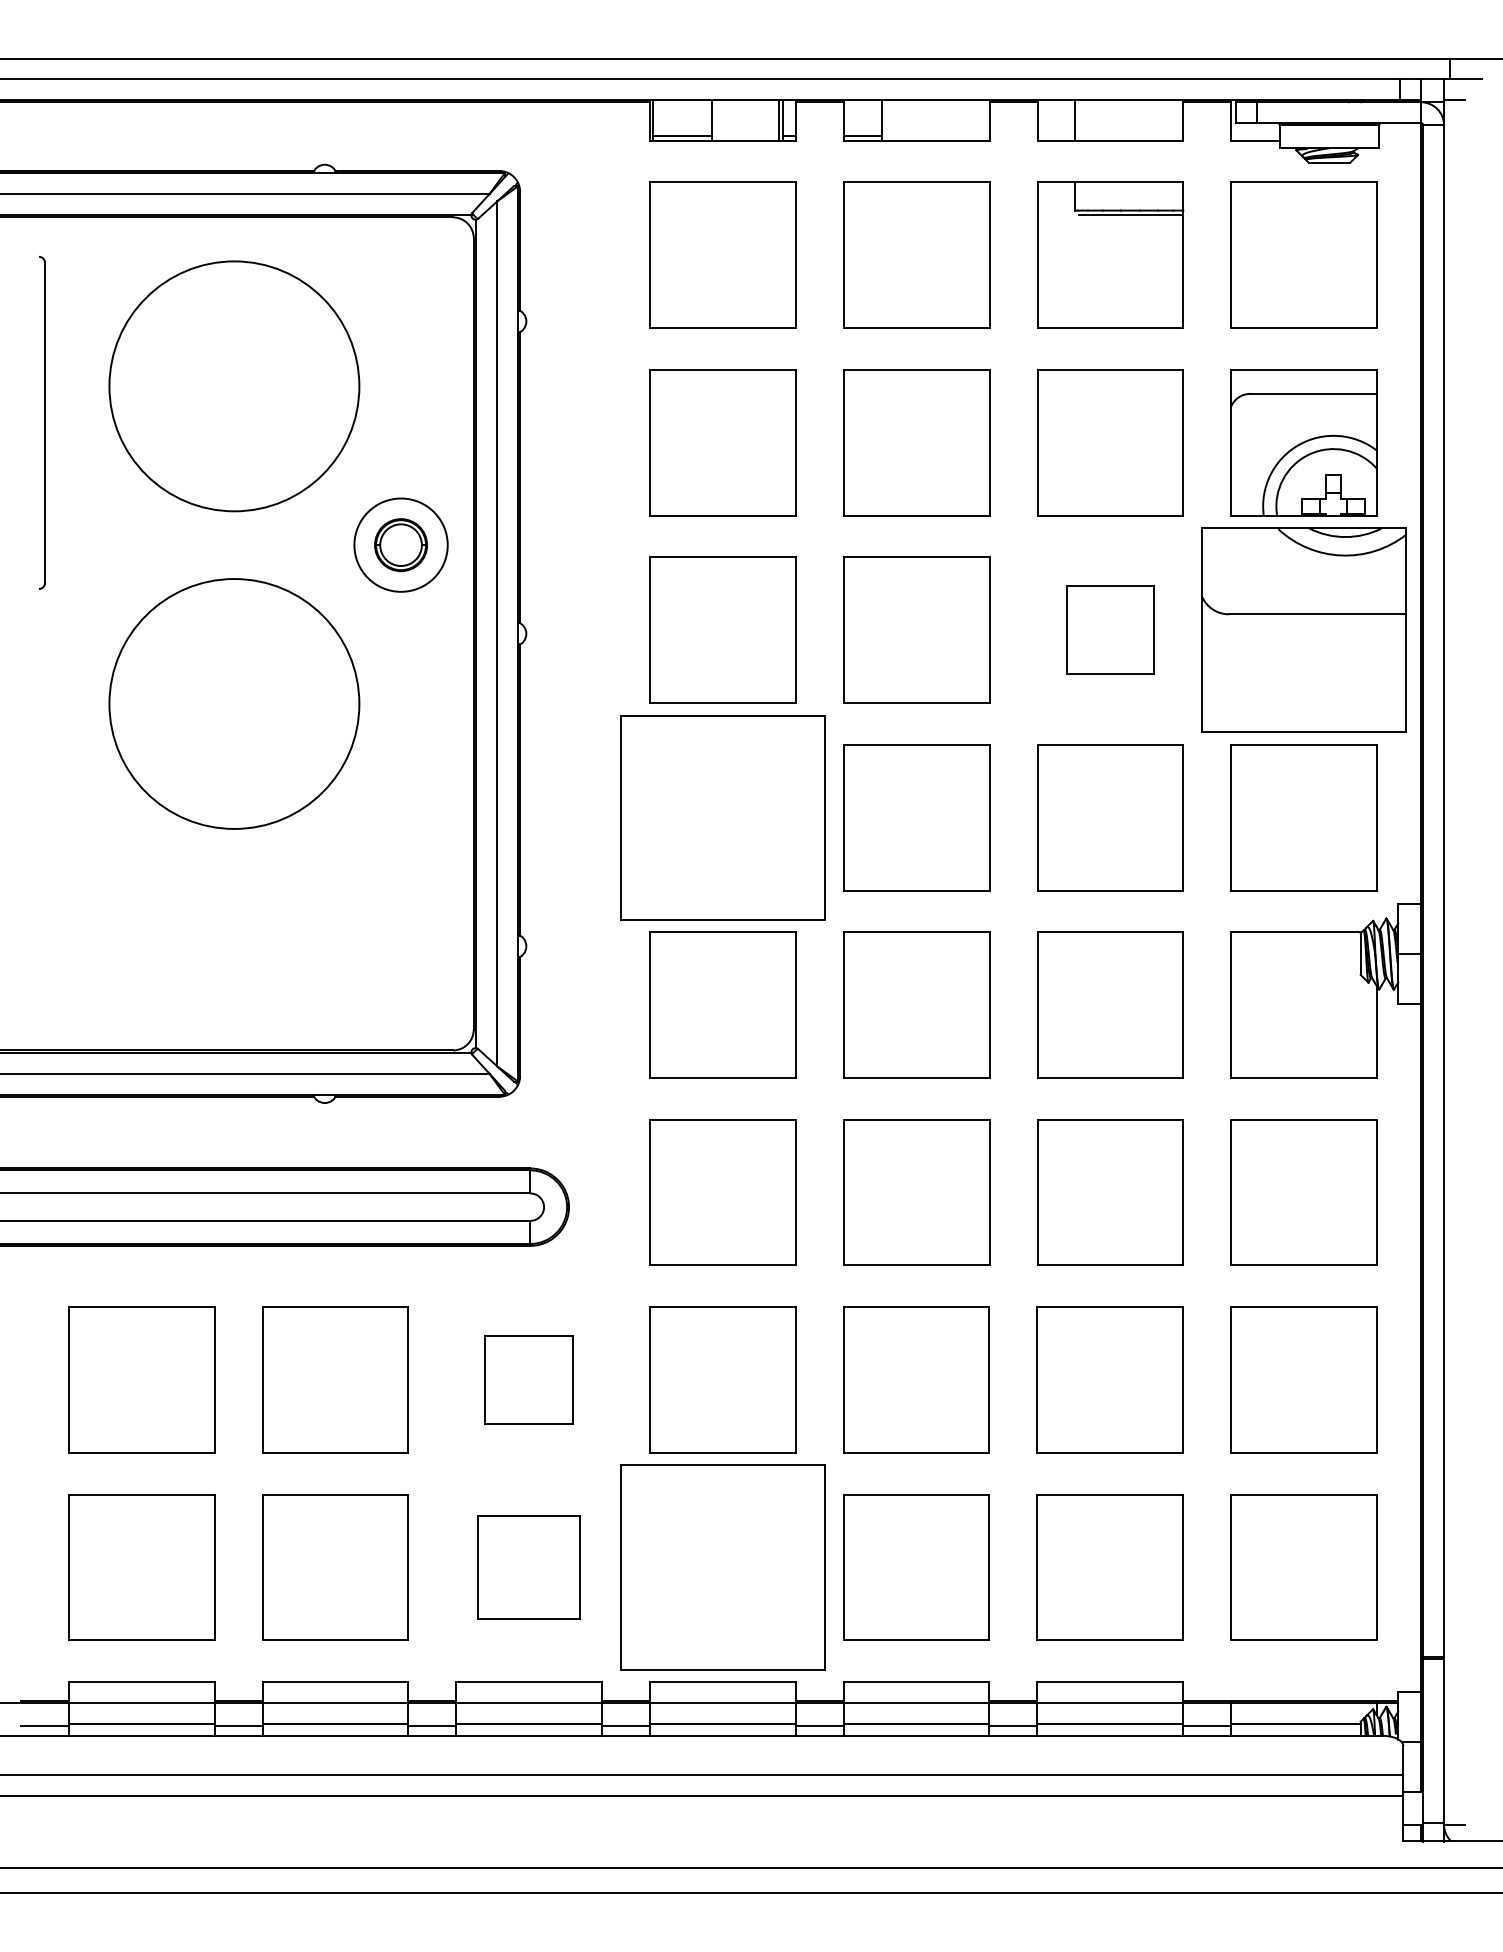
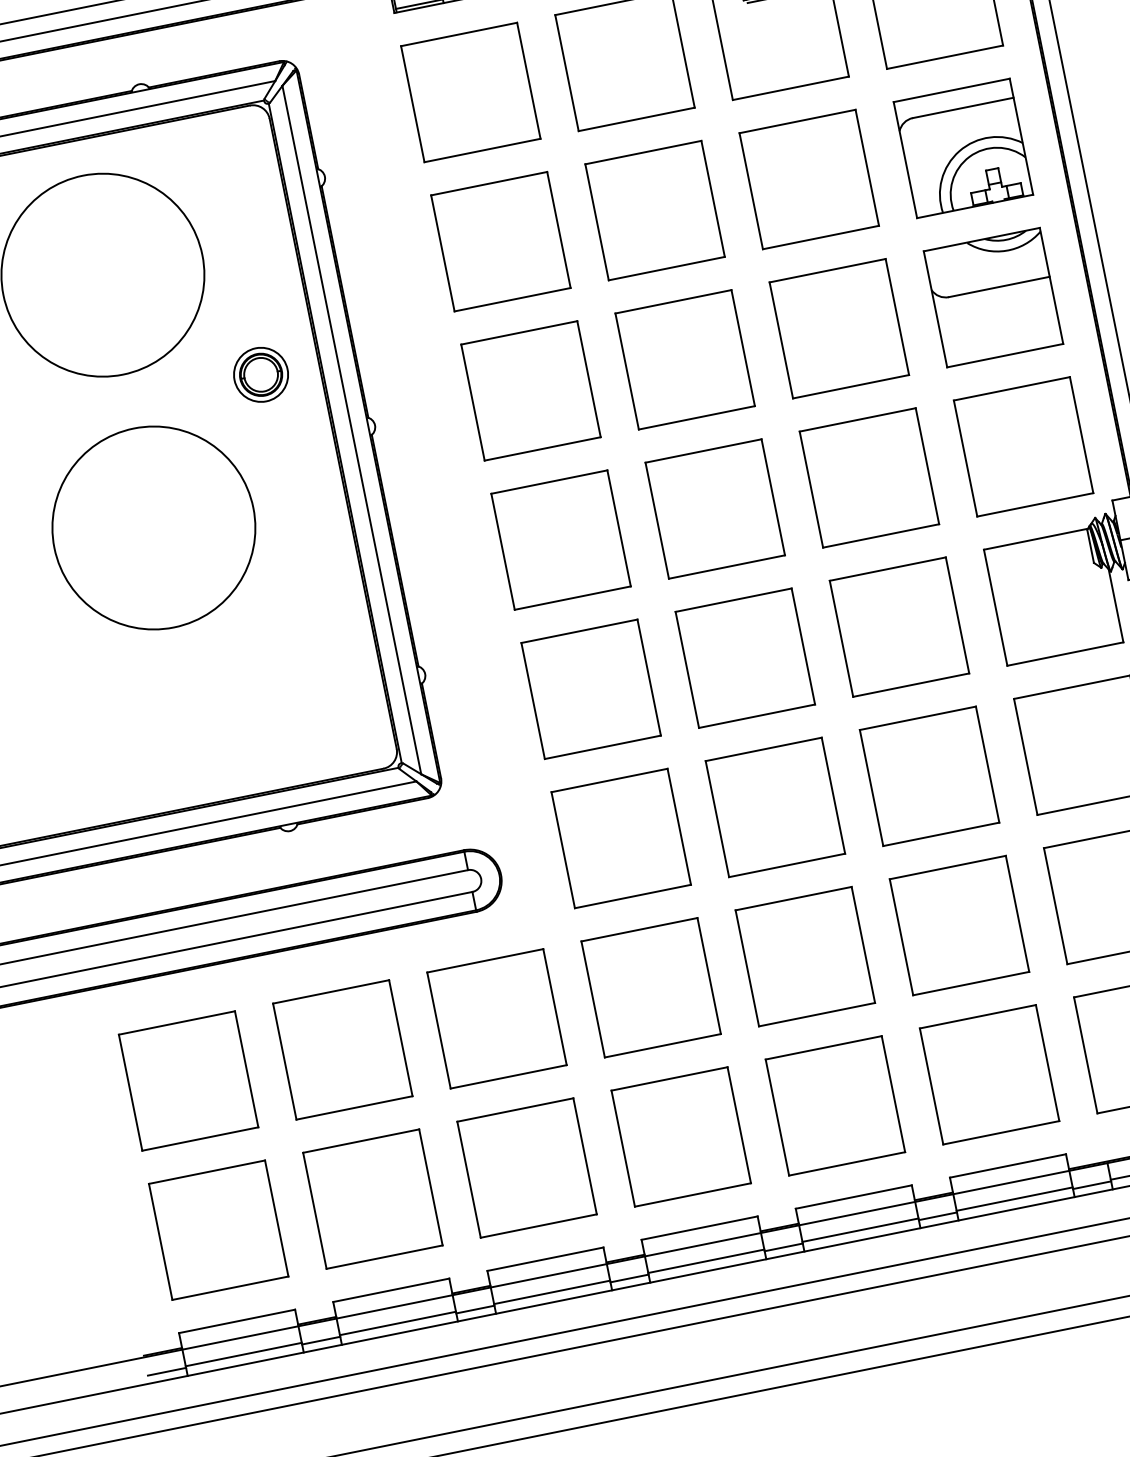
circle: (400, 544) -> (260, 374), size x0.71
part: (1110, 629) -> (839, 328), size x1.67
part: (1303, 629) -> (992, 297), size x0.71
part: (722, 817) -> (560, 540), size x0.71
part: (528, 1379) -> (496, 1018), size x1.67
part: (528, 1567) -> (526, 1168), size x1.43
part: (722, 1567) -> (681, 1137), size x0.71

